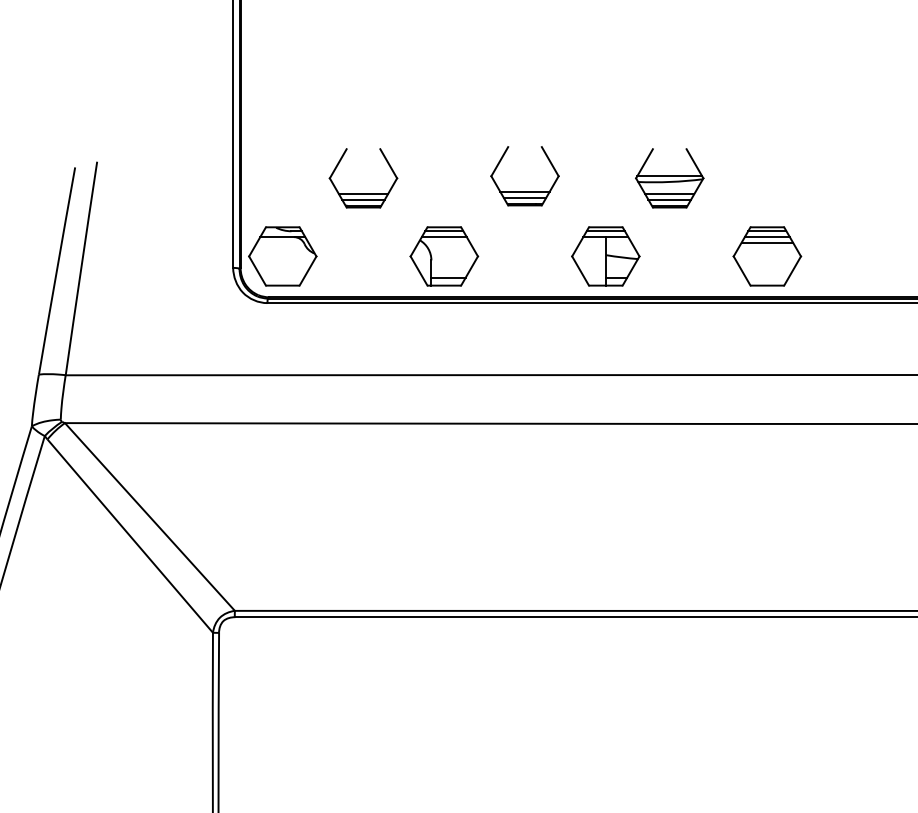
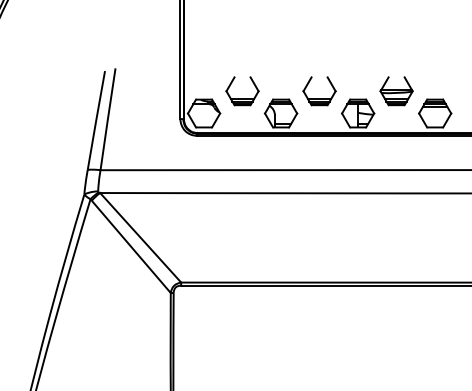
part: (669, 178) -> (396, 91), moved
part: (524, 191) -> (319, 98), moved
part: (363, 193) -> (242, 98), moved

